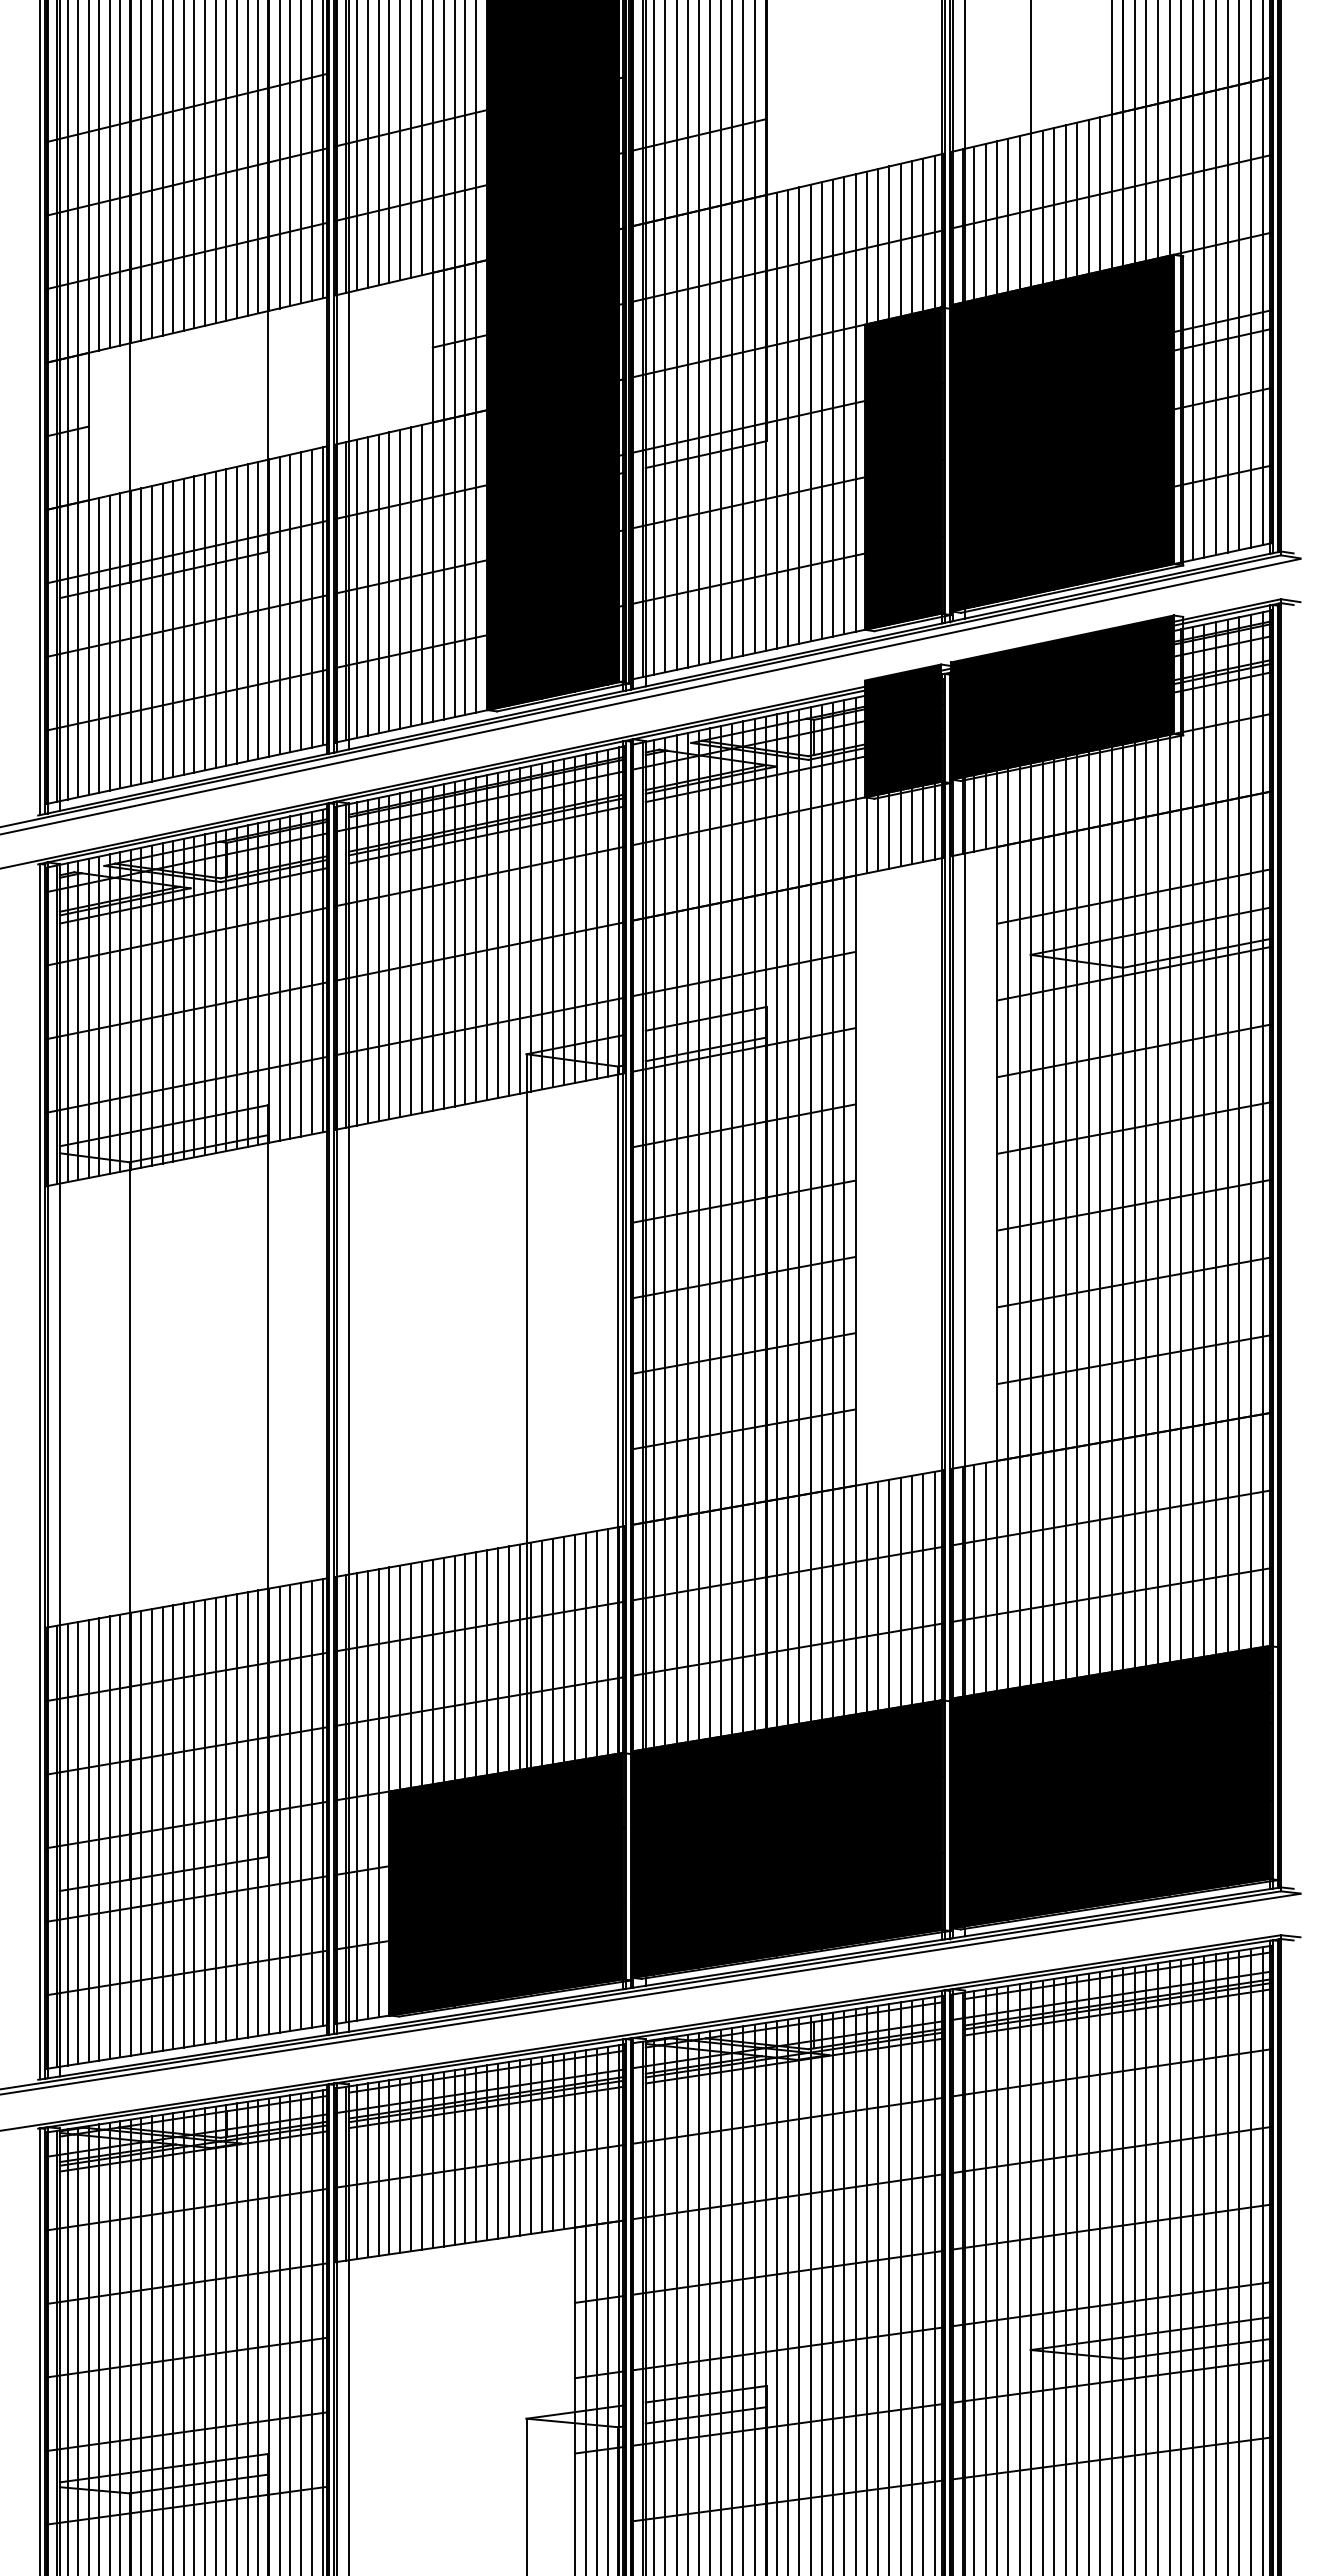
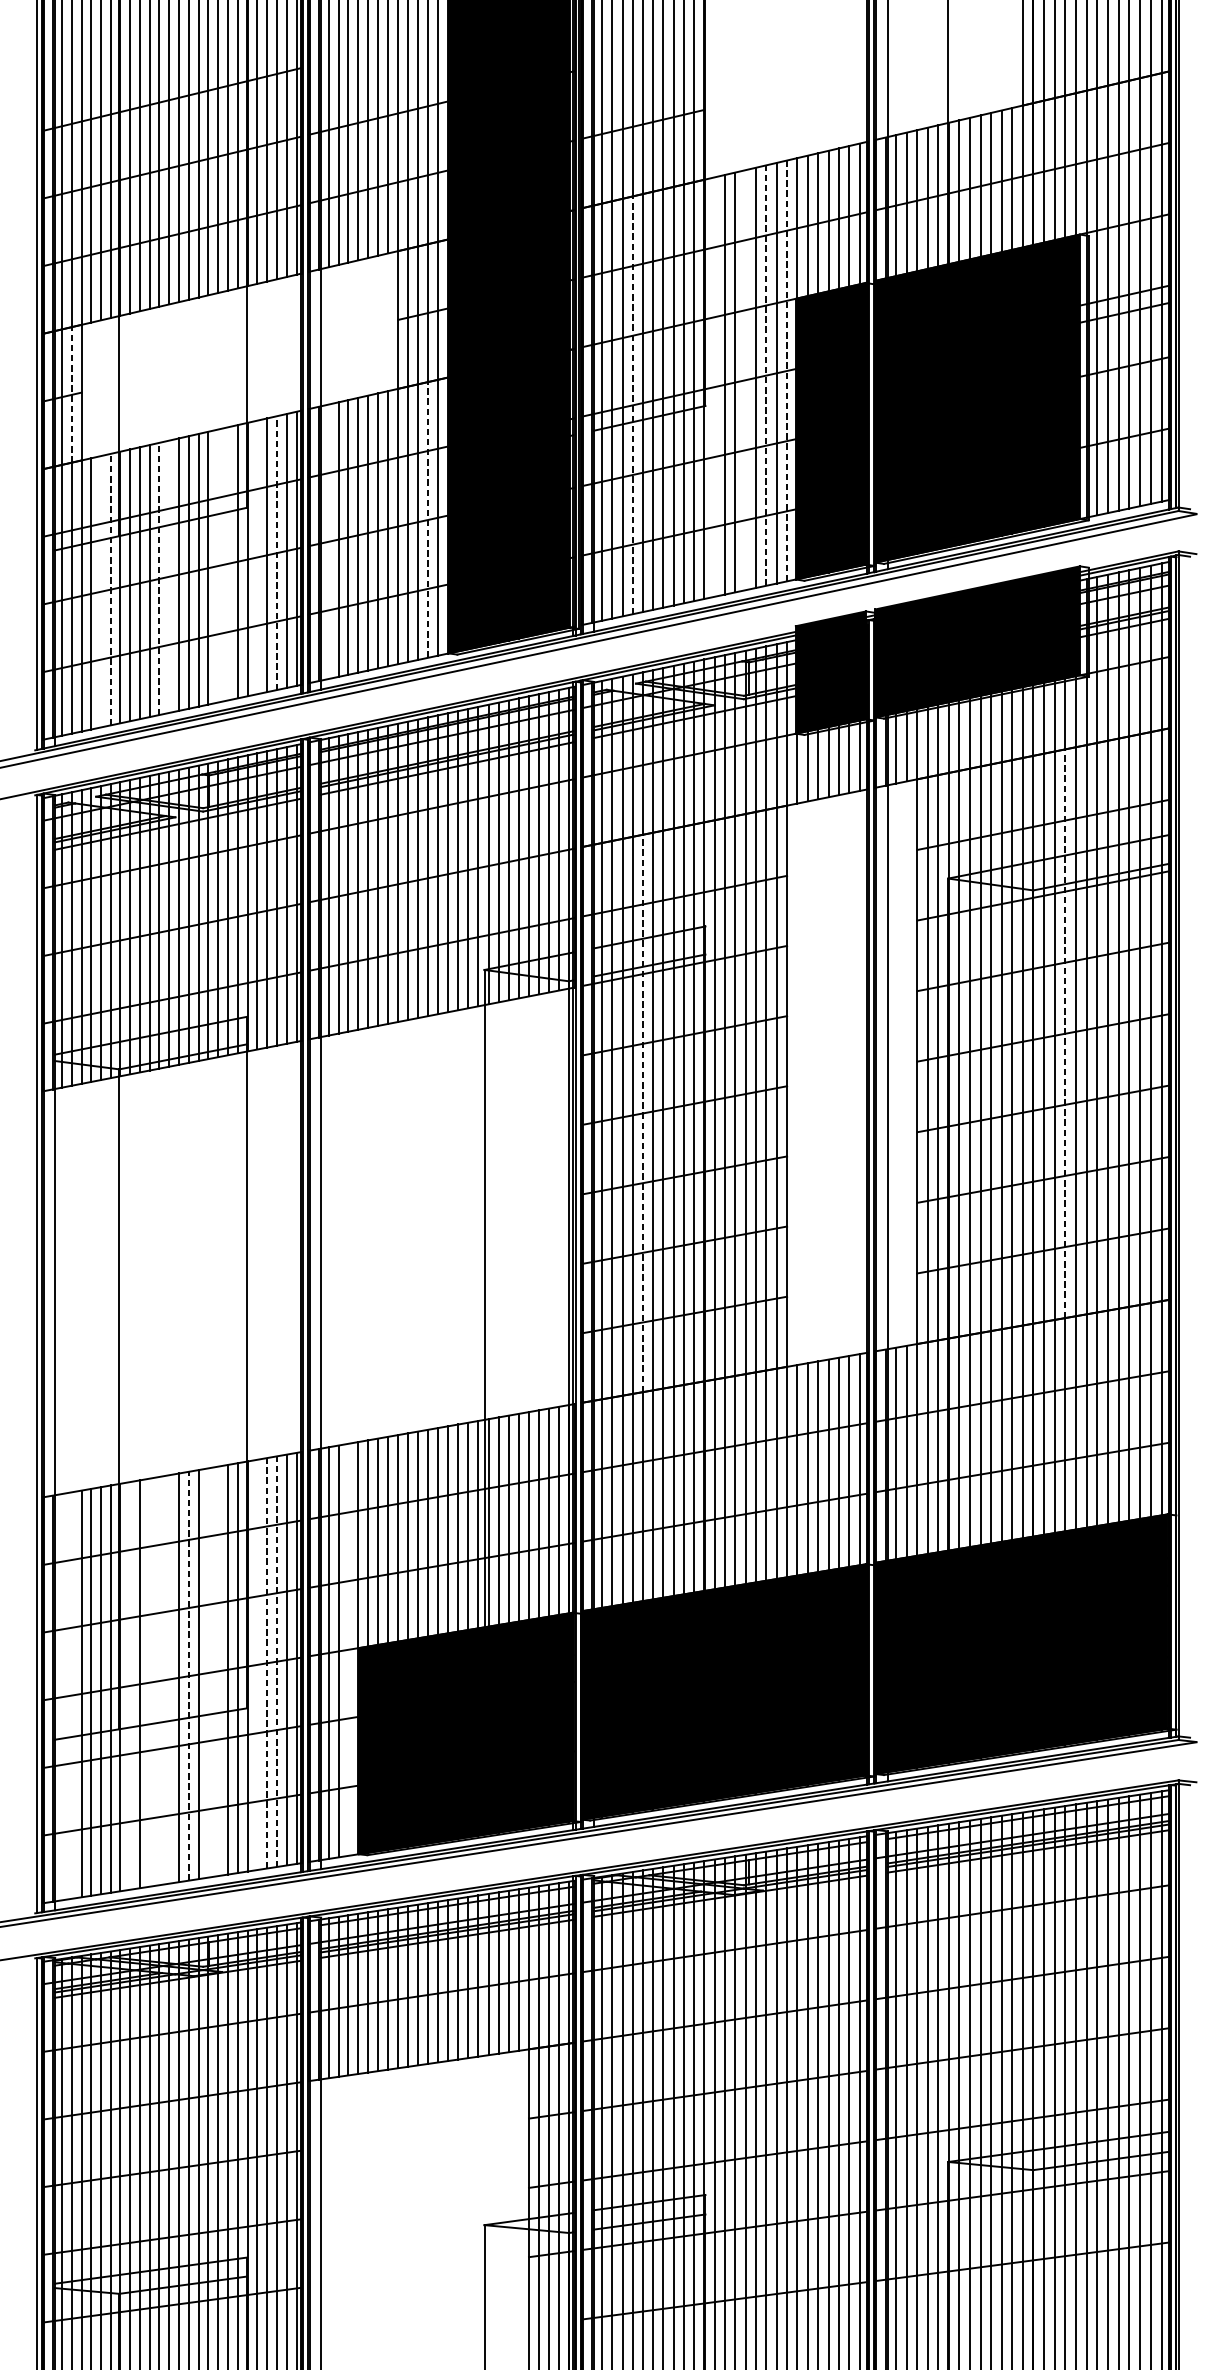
line: (855, 403) -> (787, 371), solid -> dashed
line: (833, 408) -> (766, 375), solid -> dashed
line: (810, 412) -> (745, 379), removed
line: (776, 420) -> (714, 386), removed
line: (78, 429) -> (72, 395), solid -> dashed
line: (687, 440) -> (632, 405), solid -> dashed
line: (465, 565) -> (428, 520), solid -> dashed
line: (357, 588) -> (328, 541), removed
line: (301, 601) -> (277, 553), solid -> dashed
line: (279, 605) -> (257, 557), removed
line: (247, 612) -> (227, 563), removed
line: (236, 614) -> (217, 565), removed
line: (183, 626) -> (168, 576), removed
line: (173, 629) -> (159, 579), solid -> dashed
line: (120, 640) -> (110, 589), solid -> dashed
line: (109, 642) -> (100, 591), removed
line: (1158, 1123) -> (1065, 1033), solid -> dashed
line: (698, 1210) -> (642, 1113), solid -> dashed
line: (378, 1793) -> (348, 1650), removed
line: (301, 1805) -> (277, 1661), solid -> dashed
line: (290, 1807) -> (267, 1662), solid -> dashed
line: (279, 1809) -> (257, 1664), removed
line: (236, 1816) -> (217, 1671), removed
line: (226, 1818) -> (208, 1673), removed
line: (204, 1821) -> (188, 1675), solid -> dashed
line: (183, 1825) -> (168, 1679), removed
line: (173, 1827) -> (159, 1681), removed
line: (162, 1828) -> (149, 1682), removed
line: (141, 1832) -> (130, 1685), removed
line: (78, 1842) -> (72, 1695), removed
line: (67, 1844) -> (62, 1696), removed

